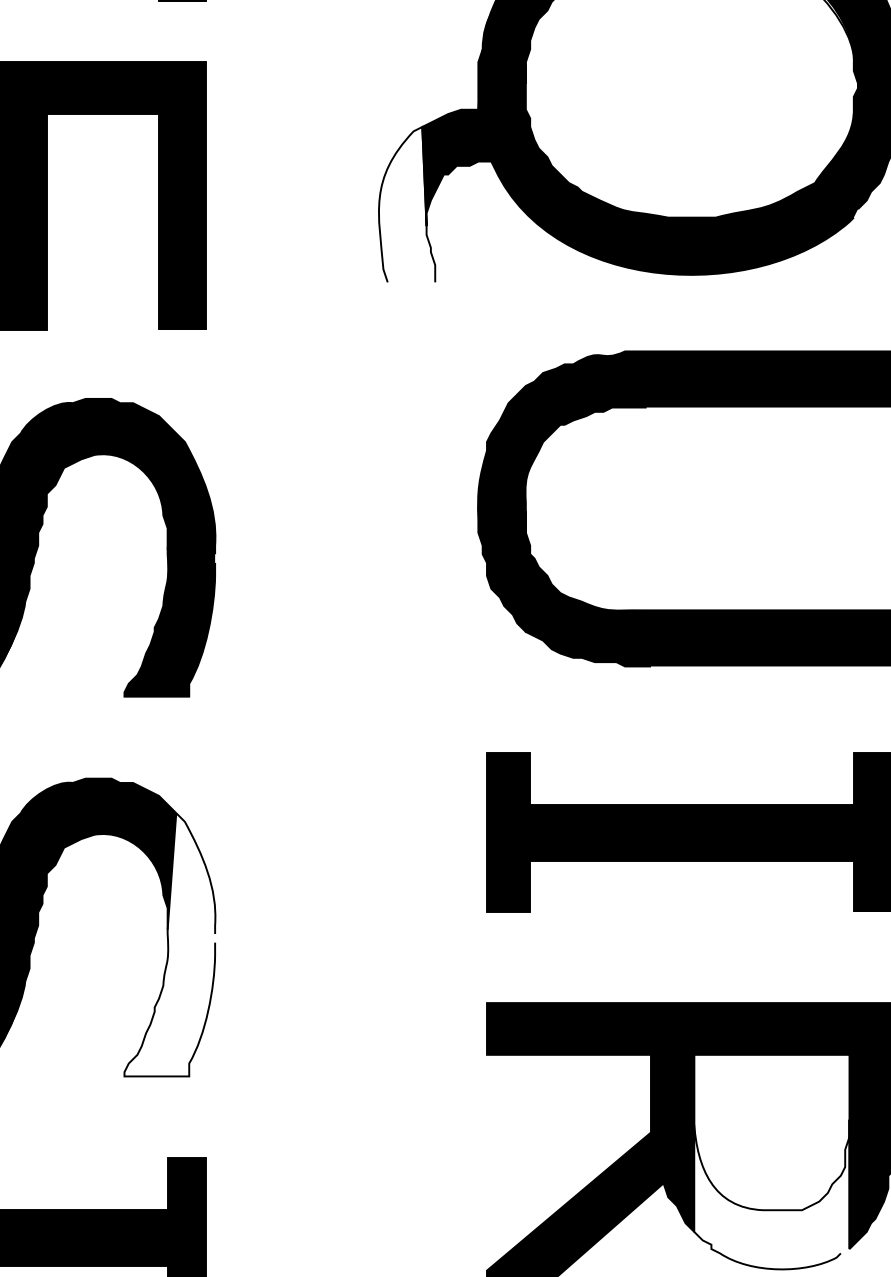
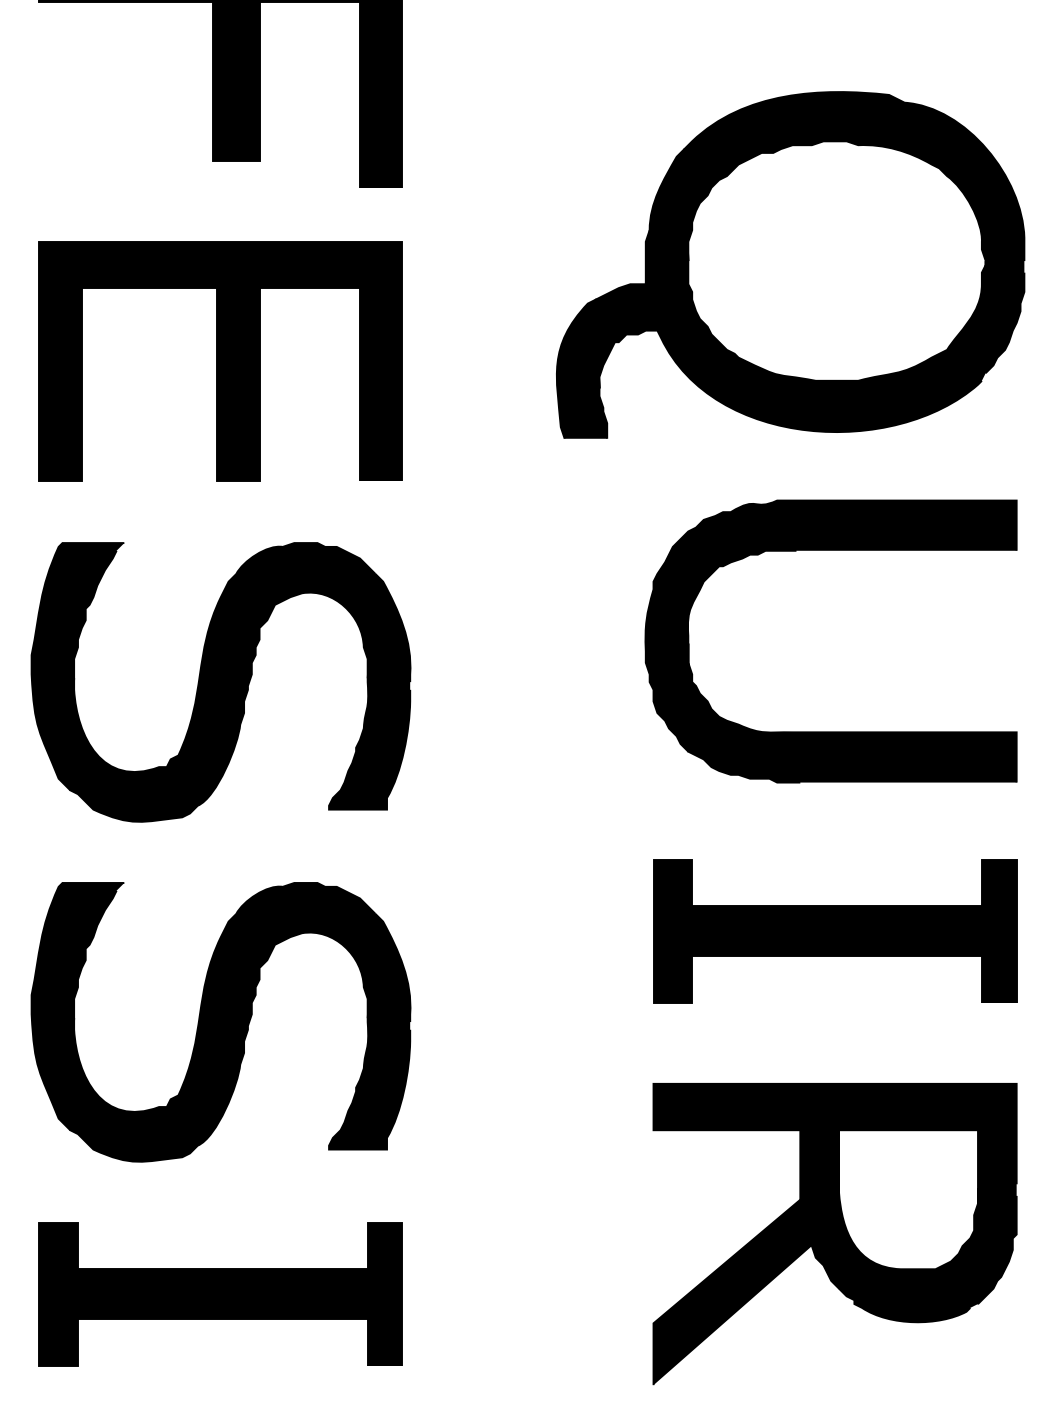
fill: (406, 203) -> (581, 368), added
fill: (169, 944) -> (369, 1031), added
fill: (771, 1162) -> (908, 1226), added

